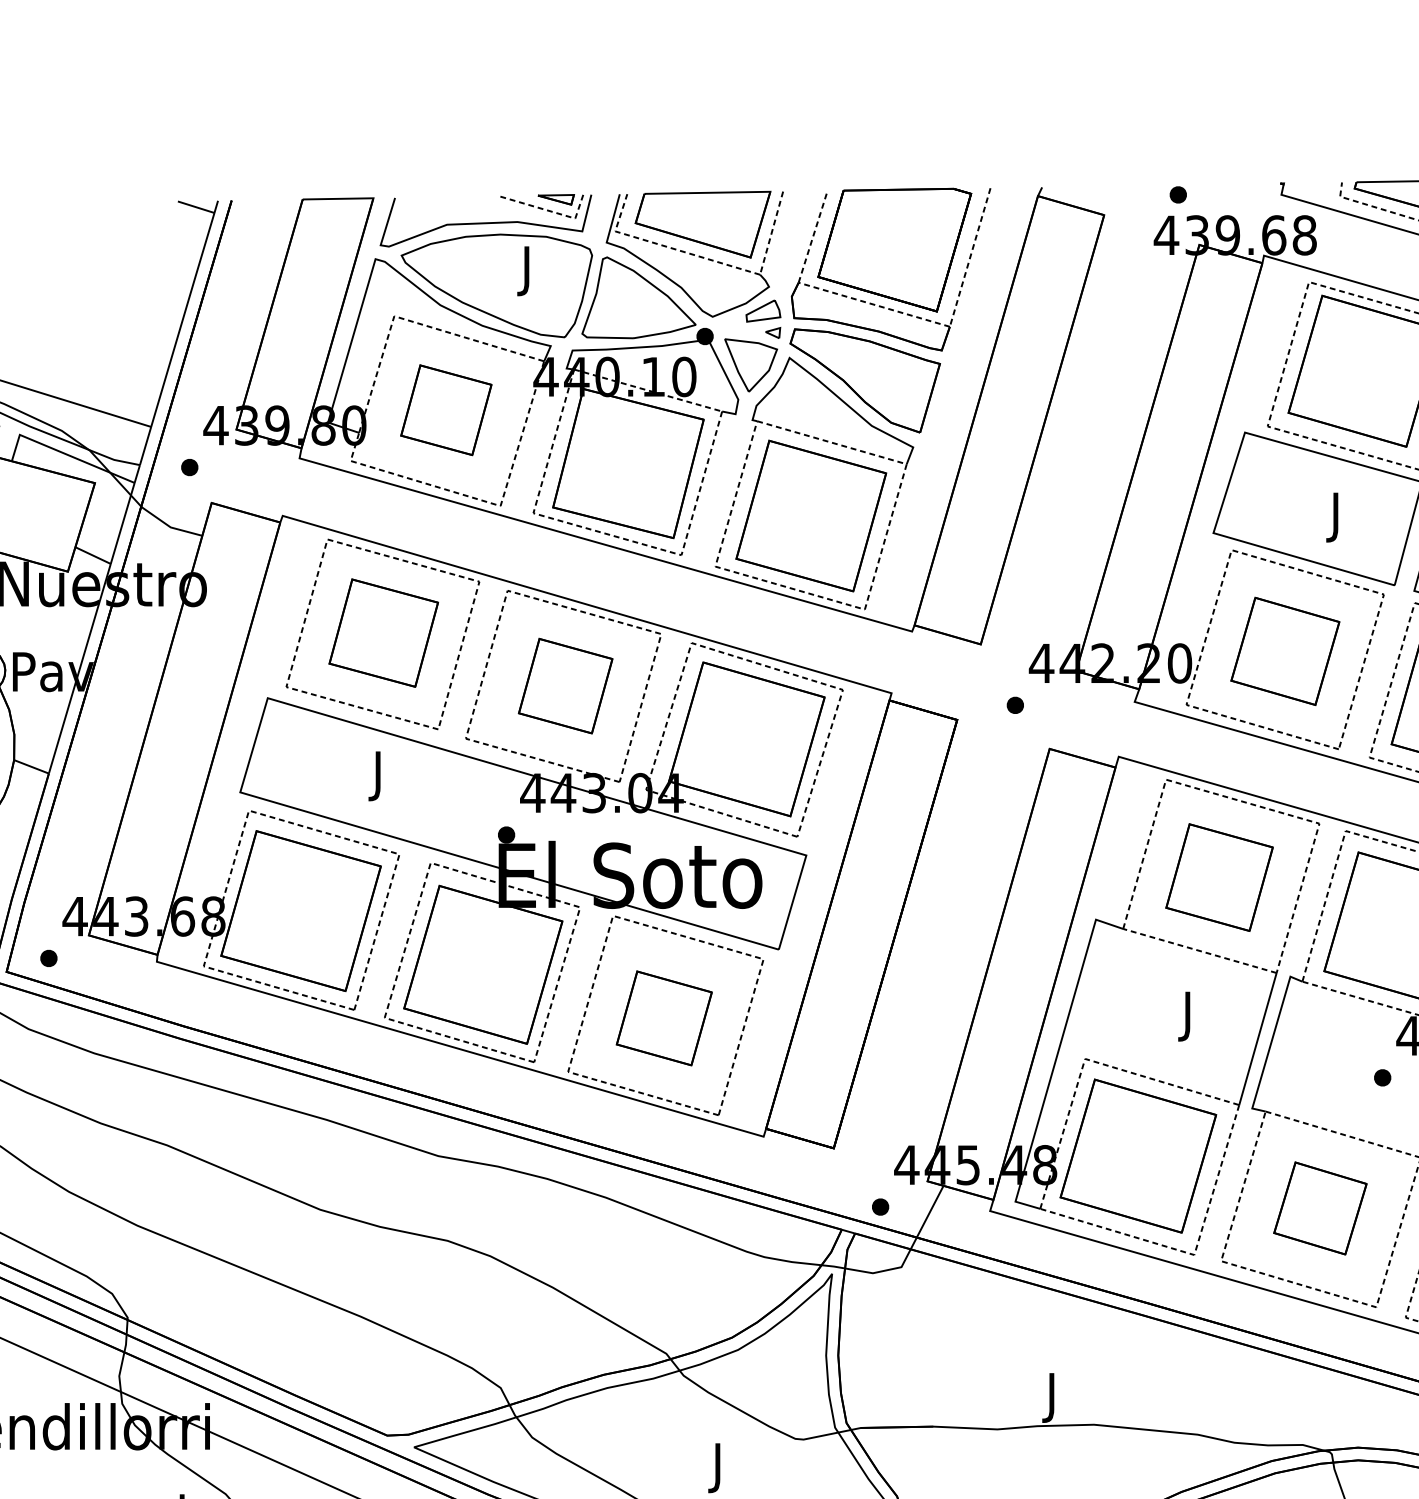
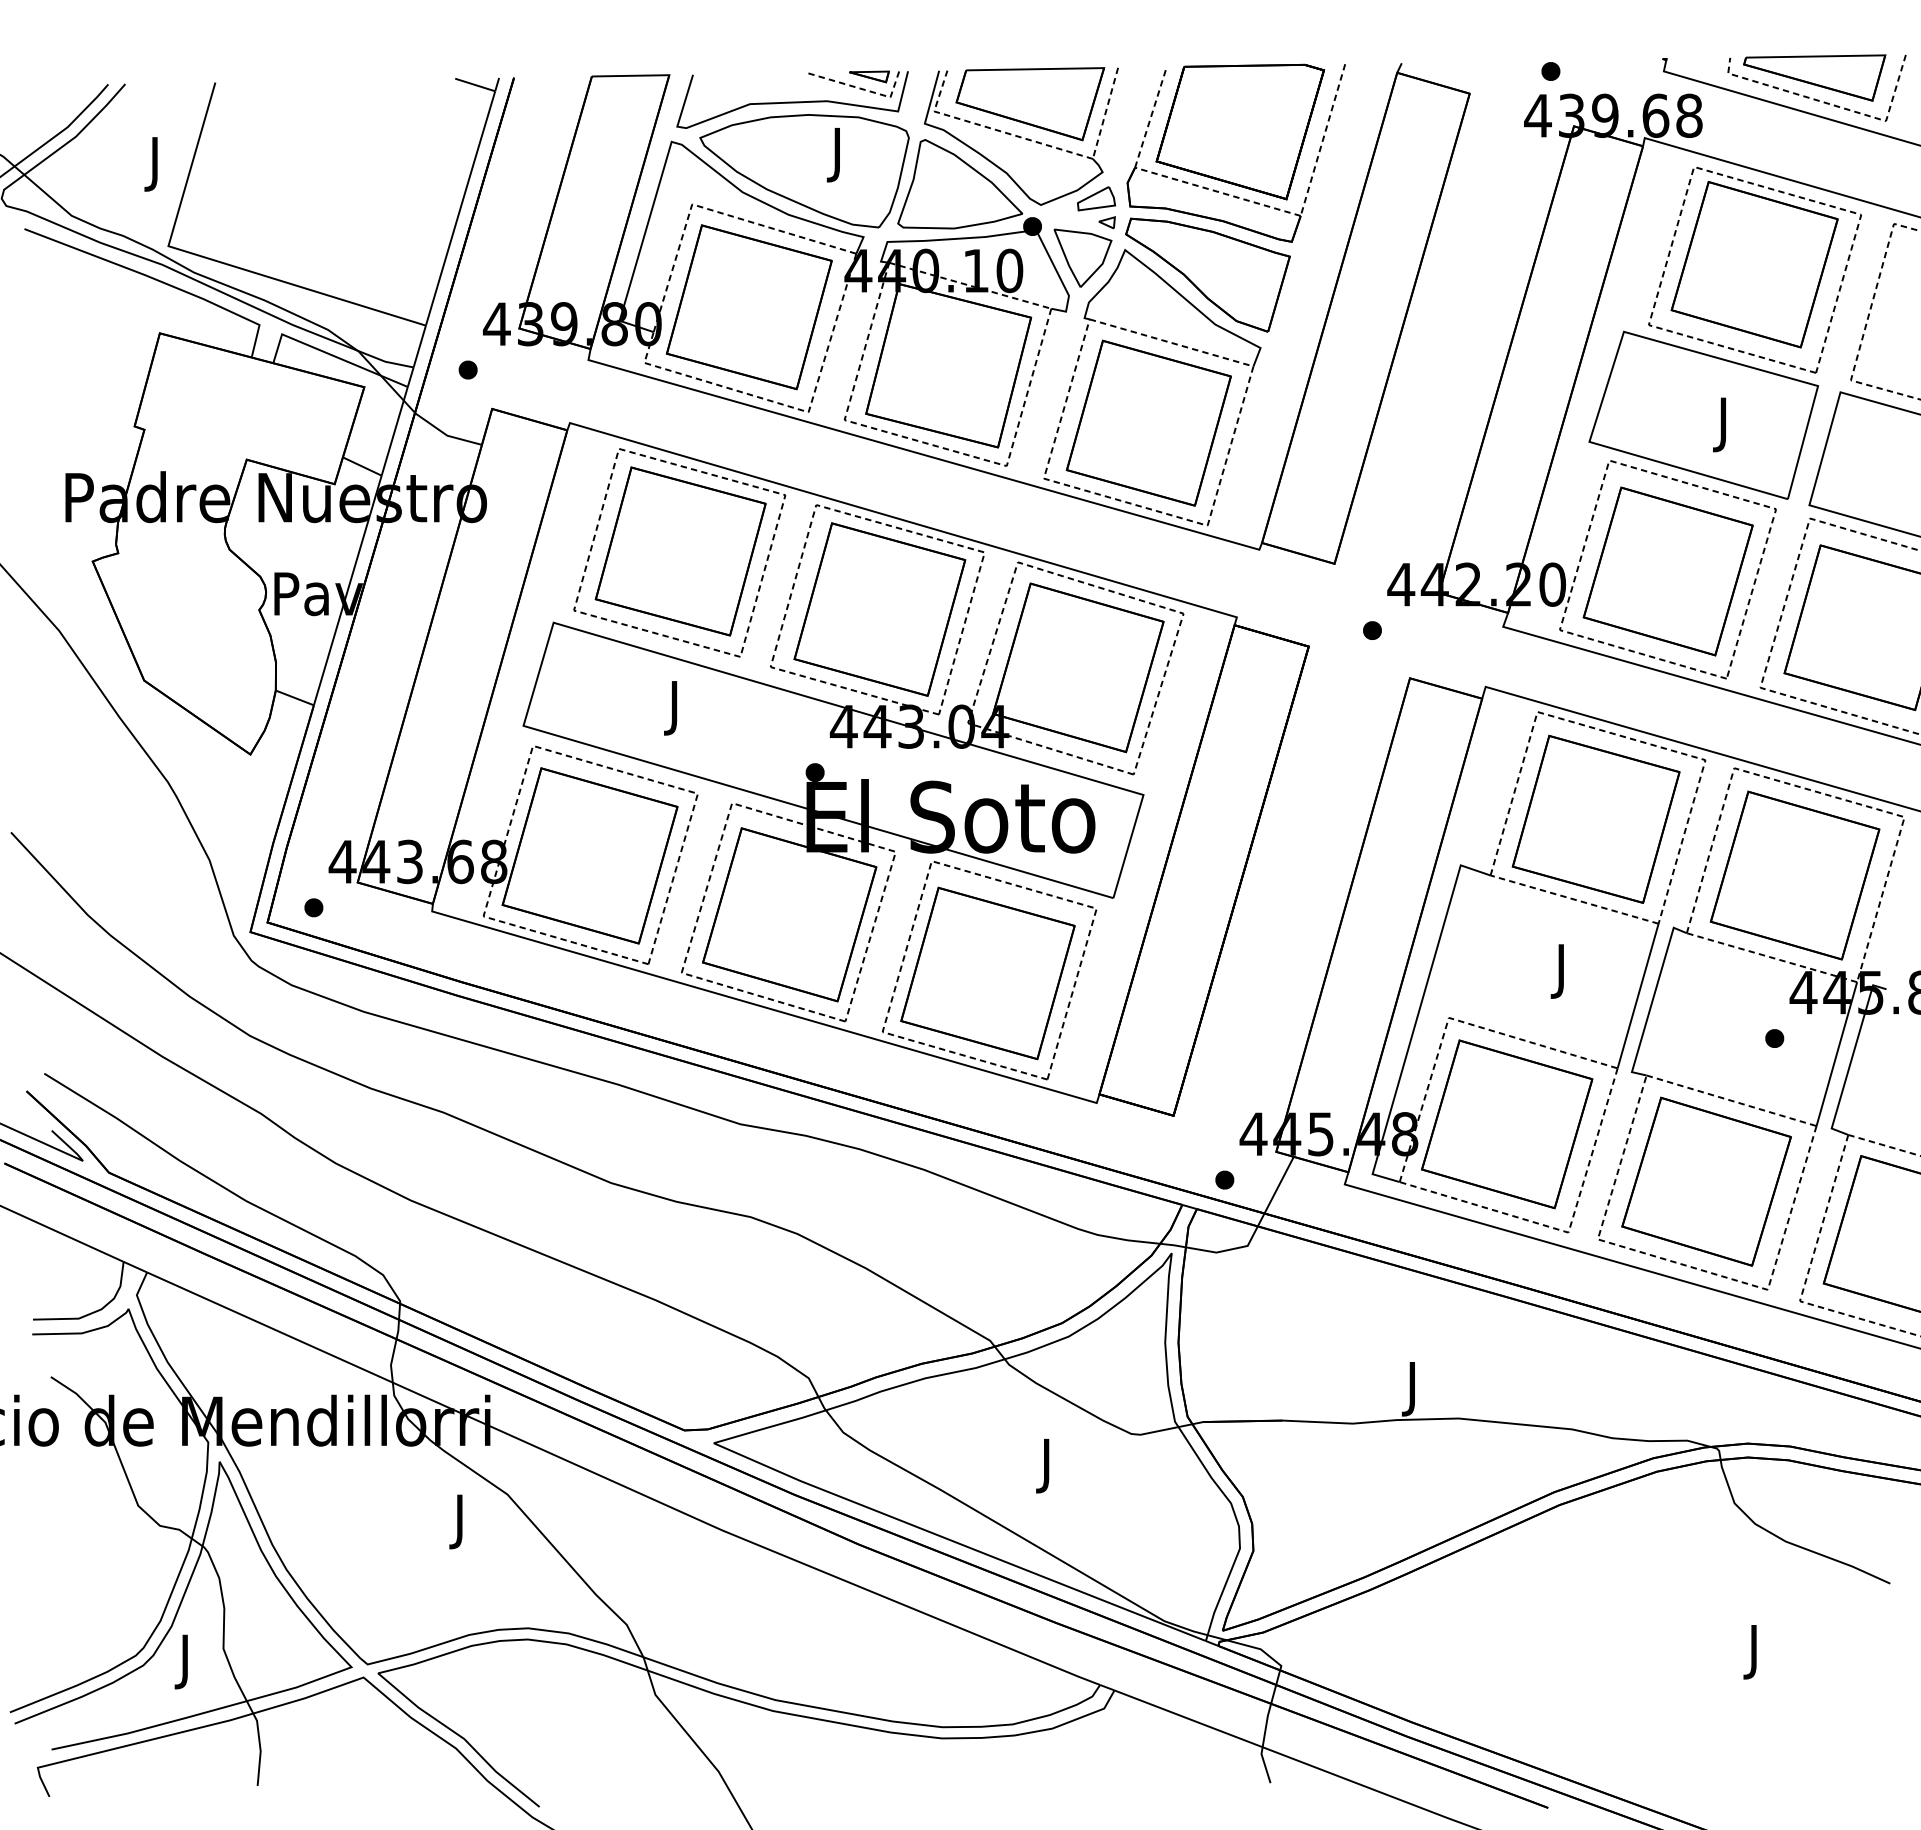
part: (445, 410) -> (748, 307), size x1.67
part: (383, 633) -> (680, 551), size x1.43
part: (1284, 651) -> (1667, 571), size x1.43
part: (565, 686) -> (879, 609), size x1.67
part: (1219, 876) -> (1595, 818), size x1.43
part: (663, 1018) -> (987, 973), size x1.67
part: (1320, 1208) -> (1706, 1181), size x1.67

